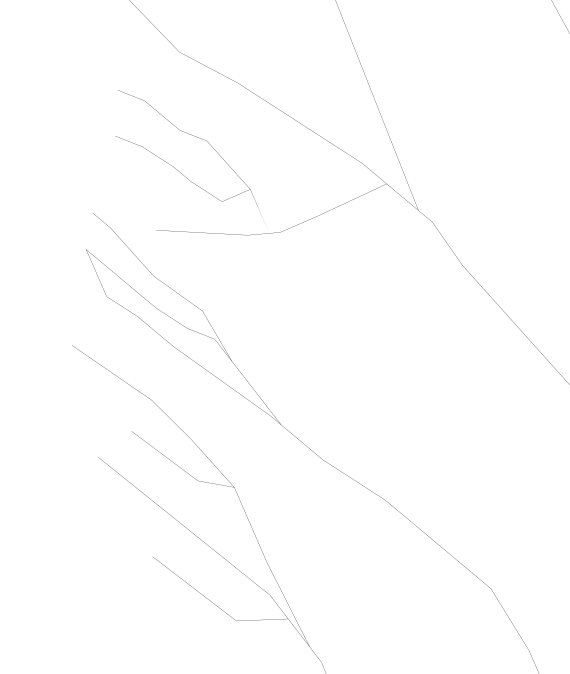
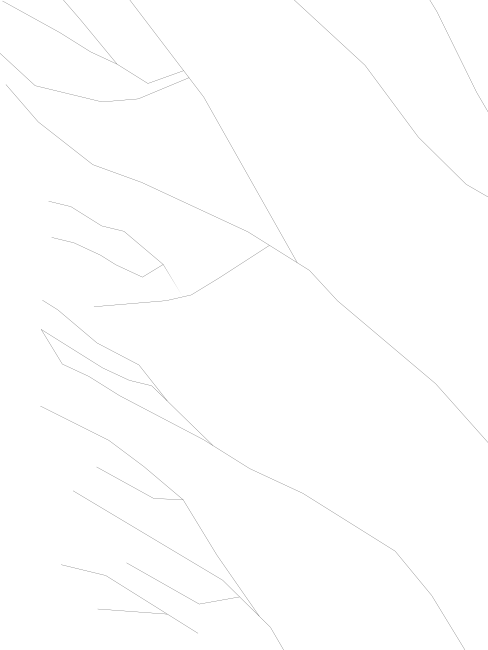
part: (154, 594) -> (132, 592), added

